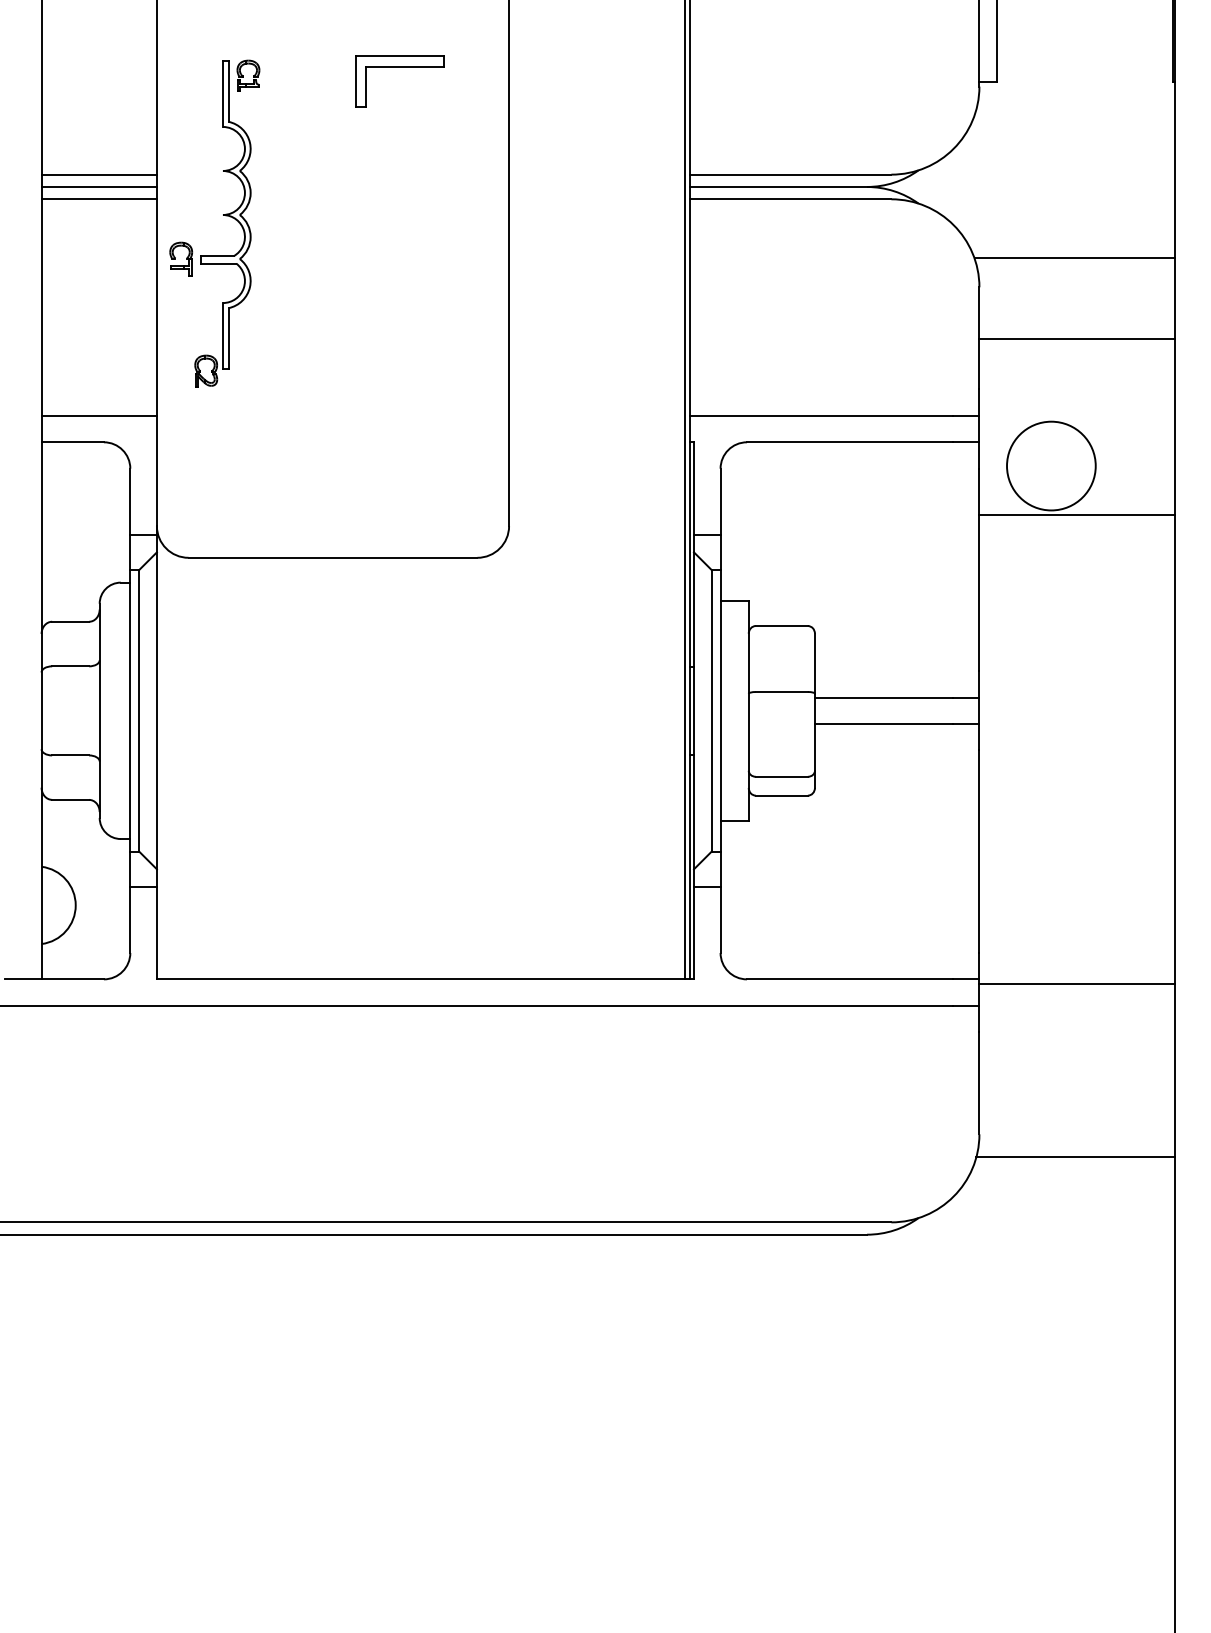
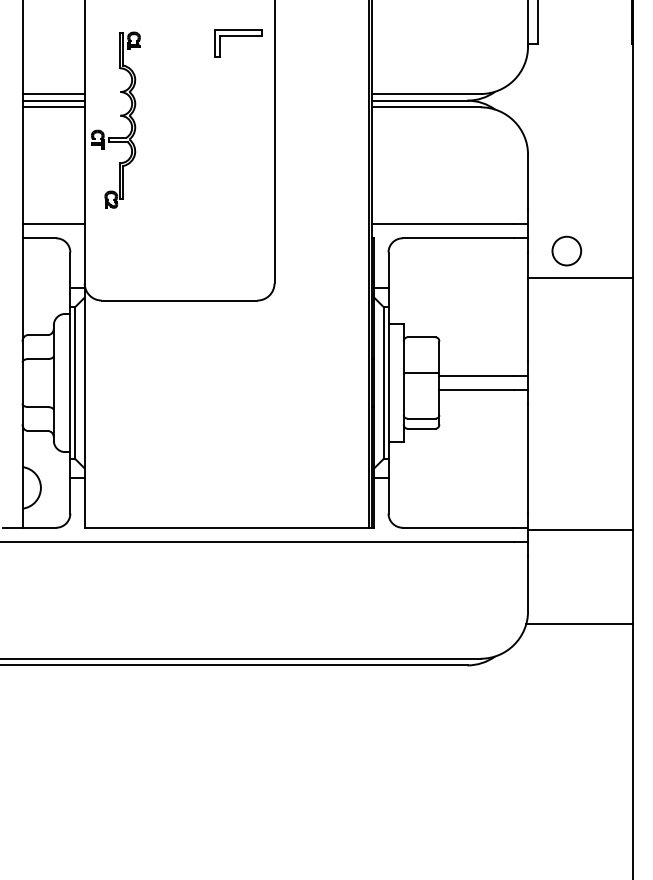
part: (399, 67) -> (238, 36), moved
line: (1074, 259) -> (579, 139), removed
line: (1076, 338) -> (580, 182), removed
circle: (1050, 466) -> (566, 251), size x0.6

